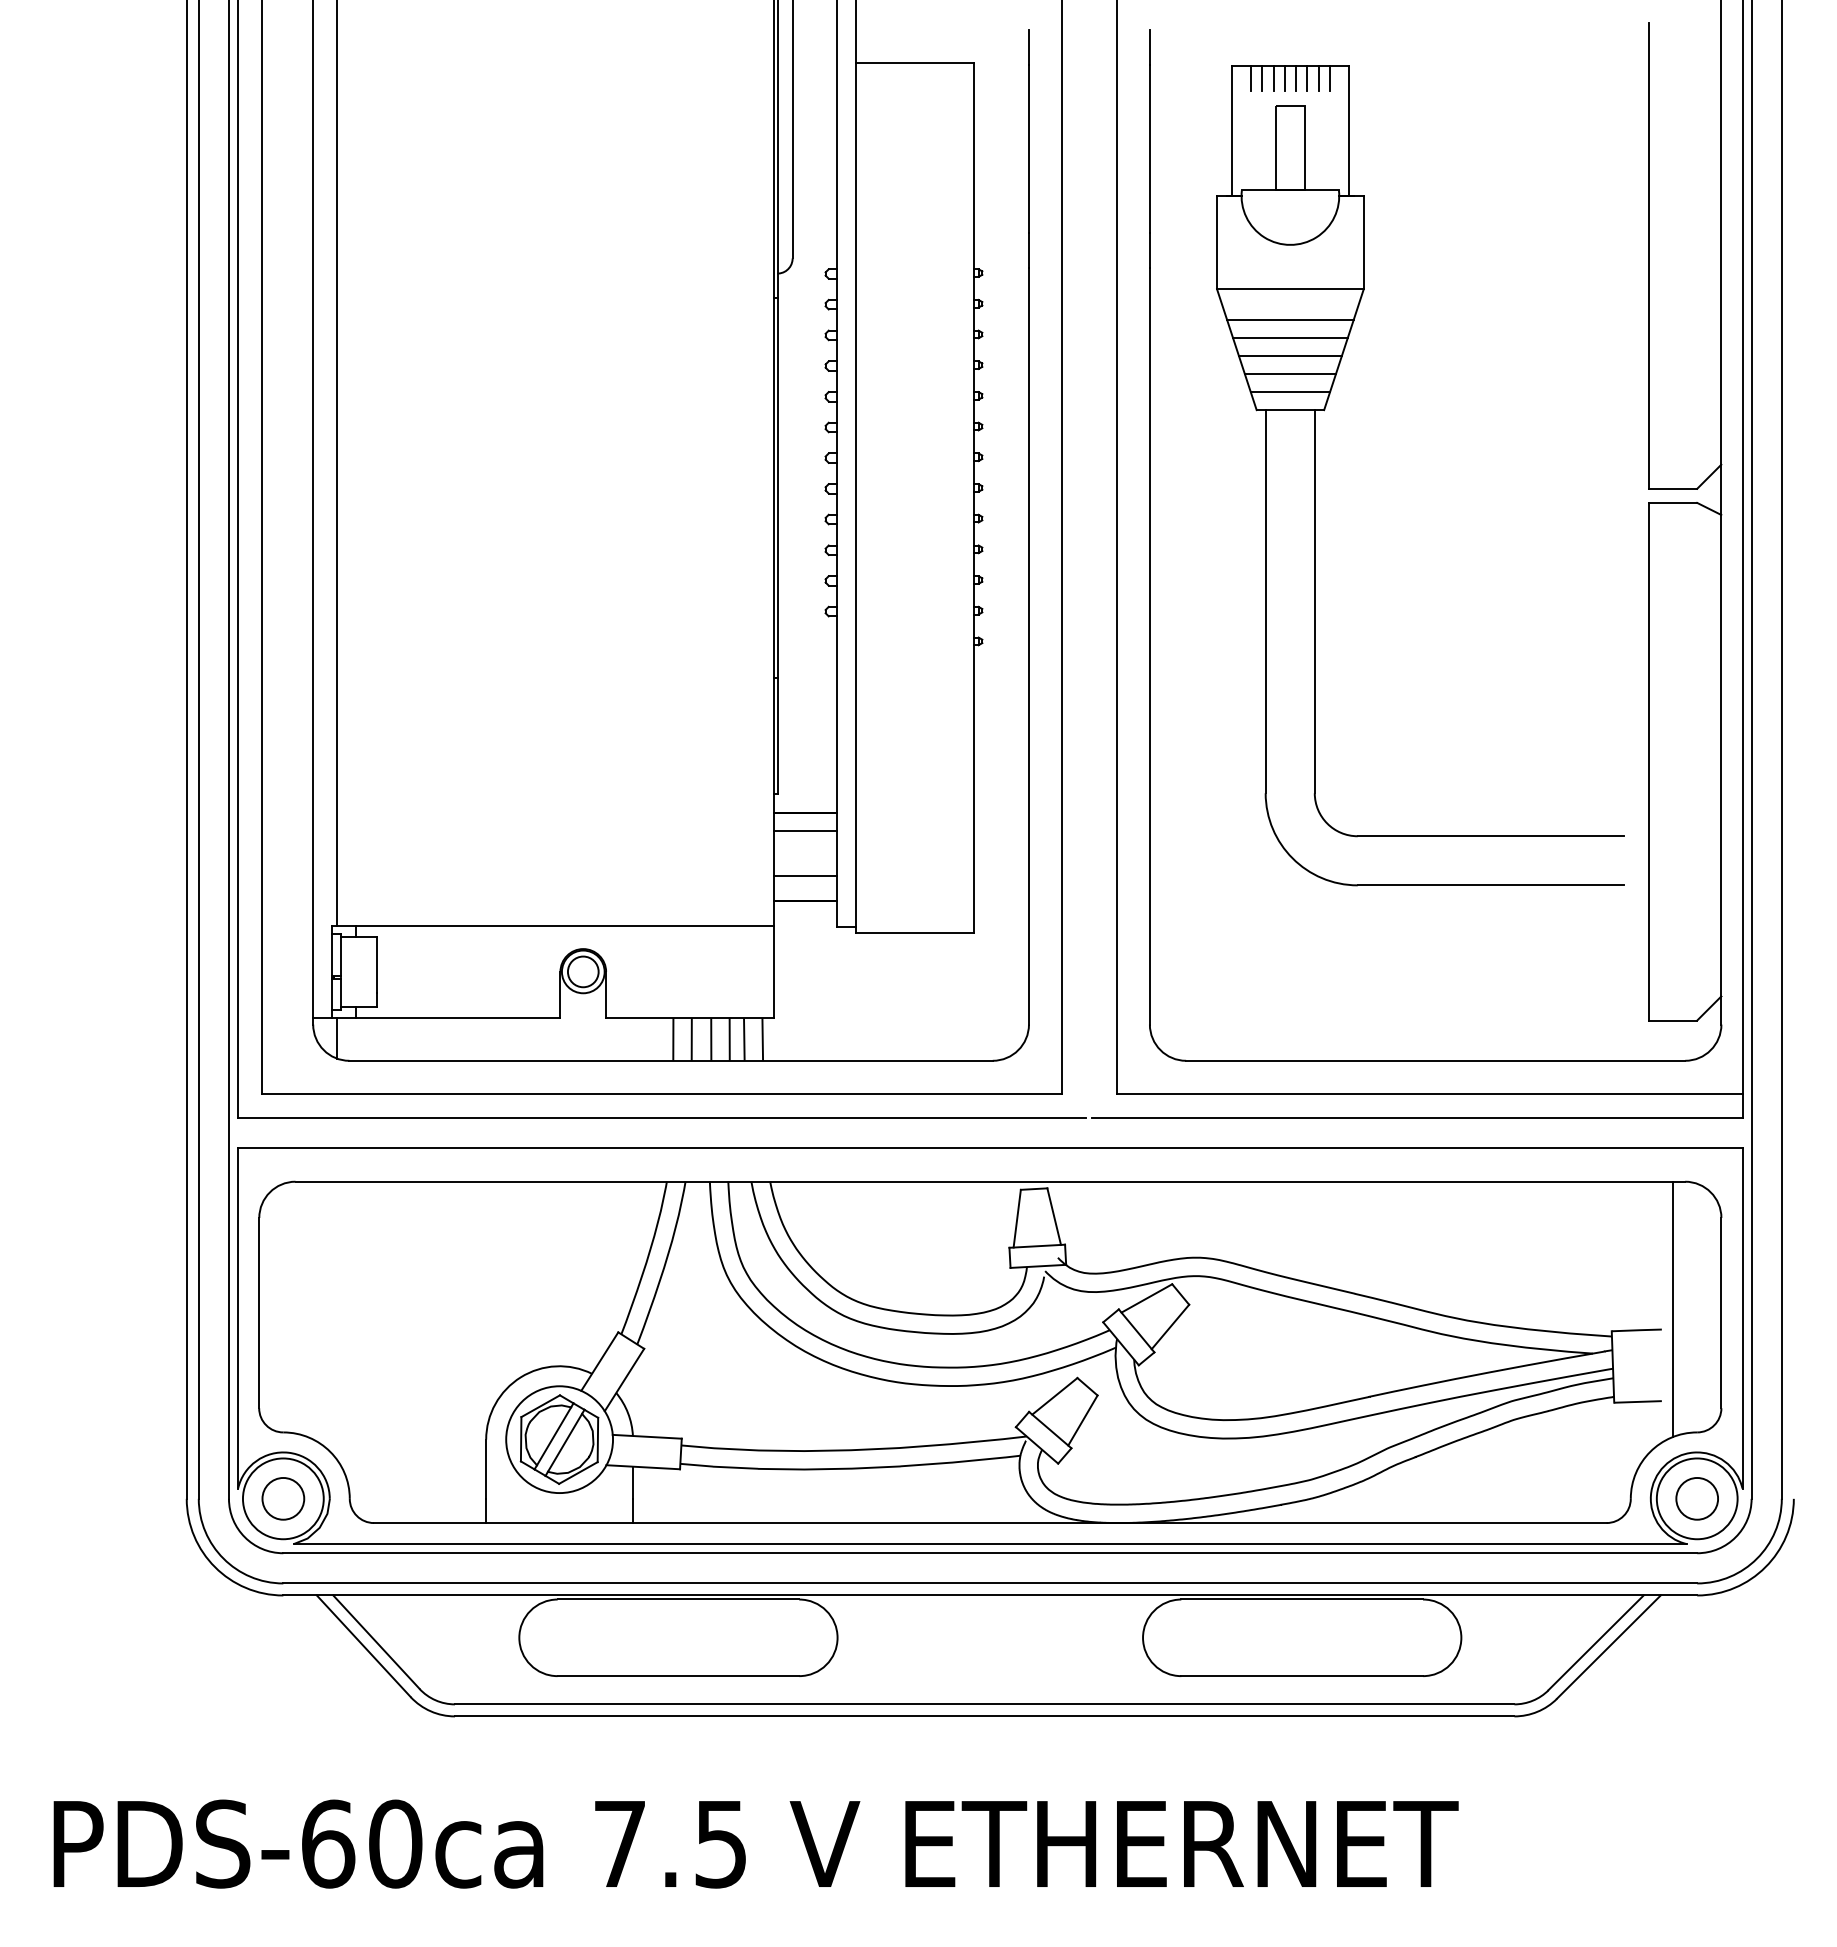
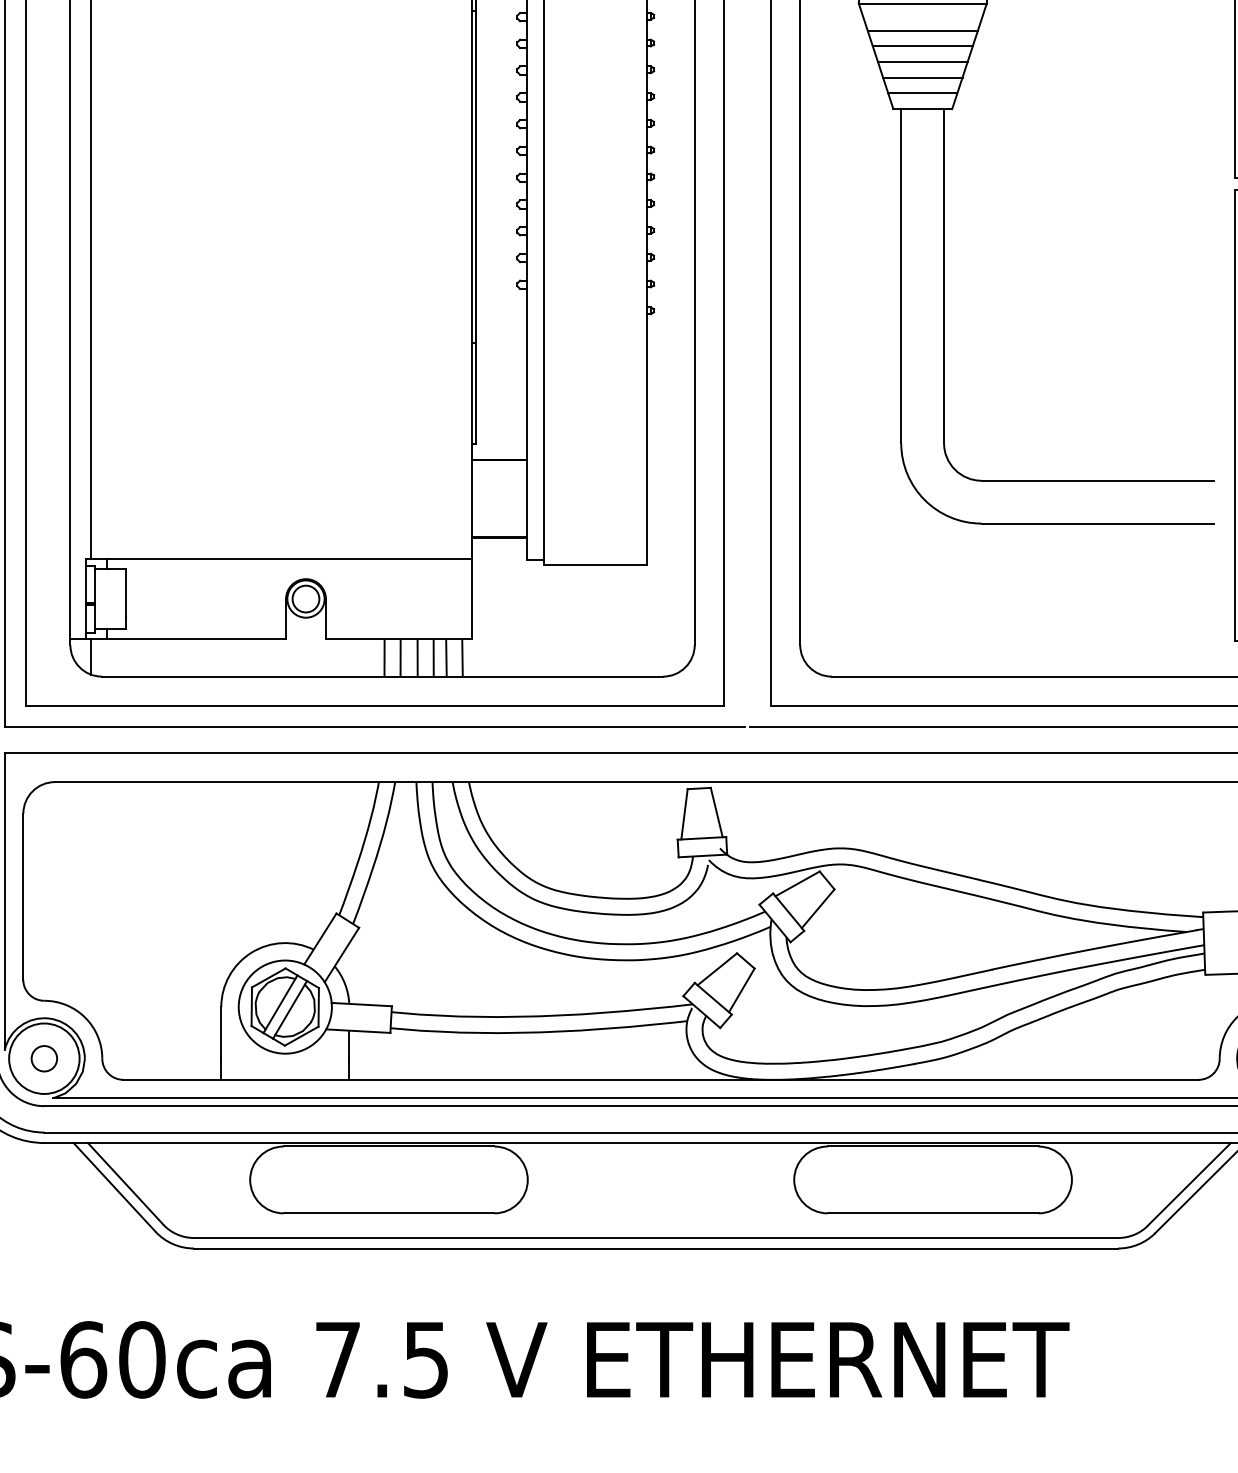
line: (805, 831) -> (499, 476), removed
line: (805, 875) -> (499, 514), removed
circle: (283, 1498) -> (44, 1058), size x0.7

